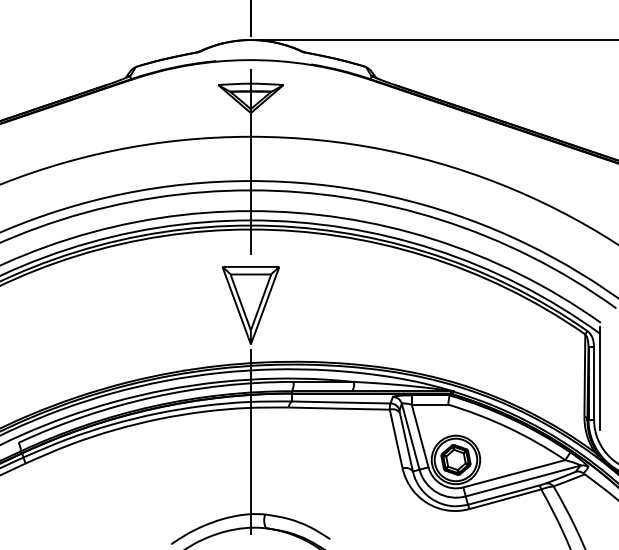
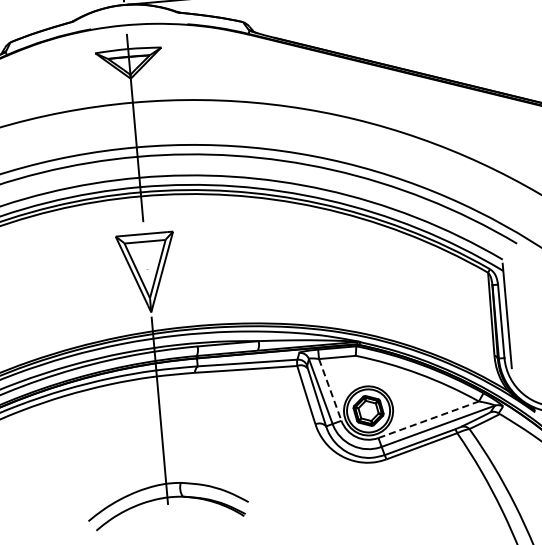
line: (420, 436) -> (330, 390), solid -> dashed
line: (514, 473) -> (428, 419), solid -> dashed

